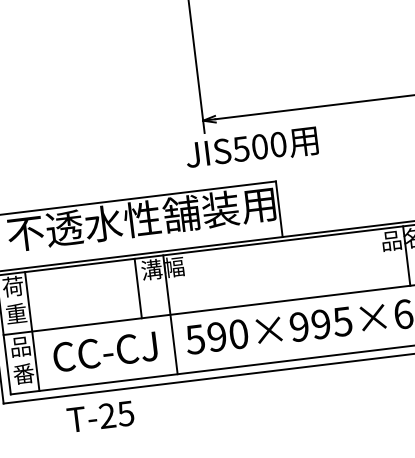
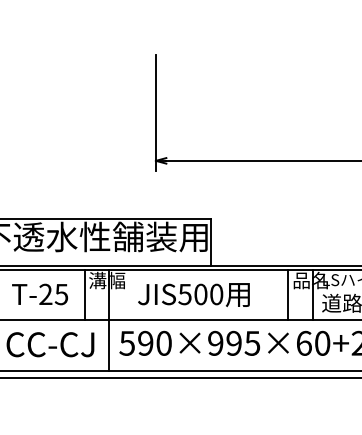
text: (251, 147) -> (193, 294), moved
line: (378, 259) -> (288, 294), added
text: (100, 416) -> (39, 294), moved

